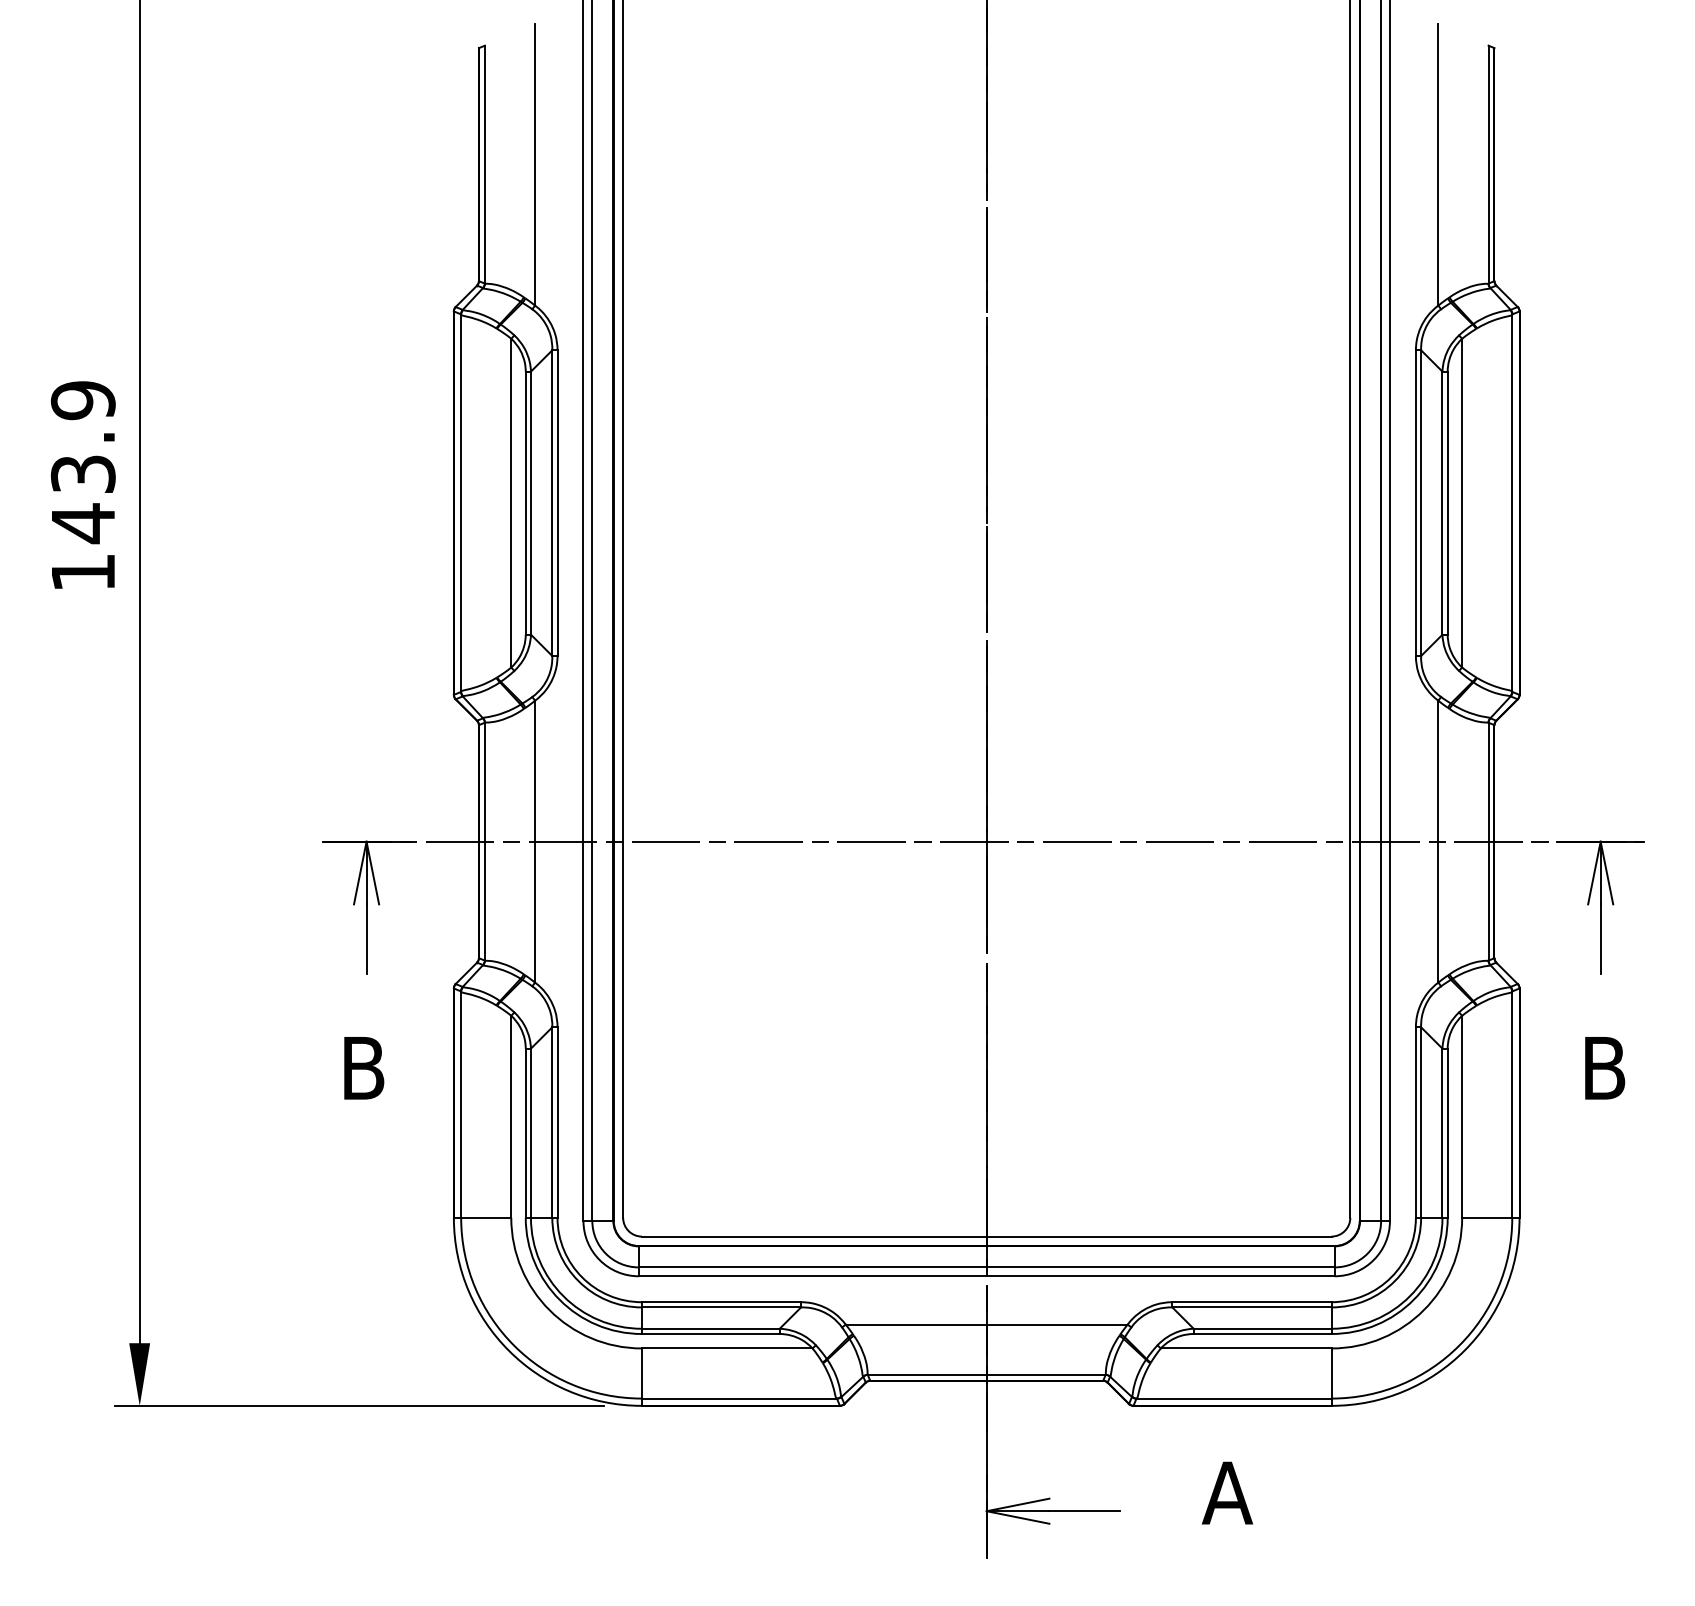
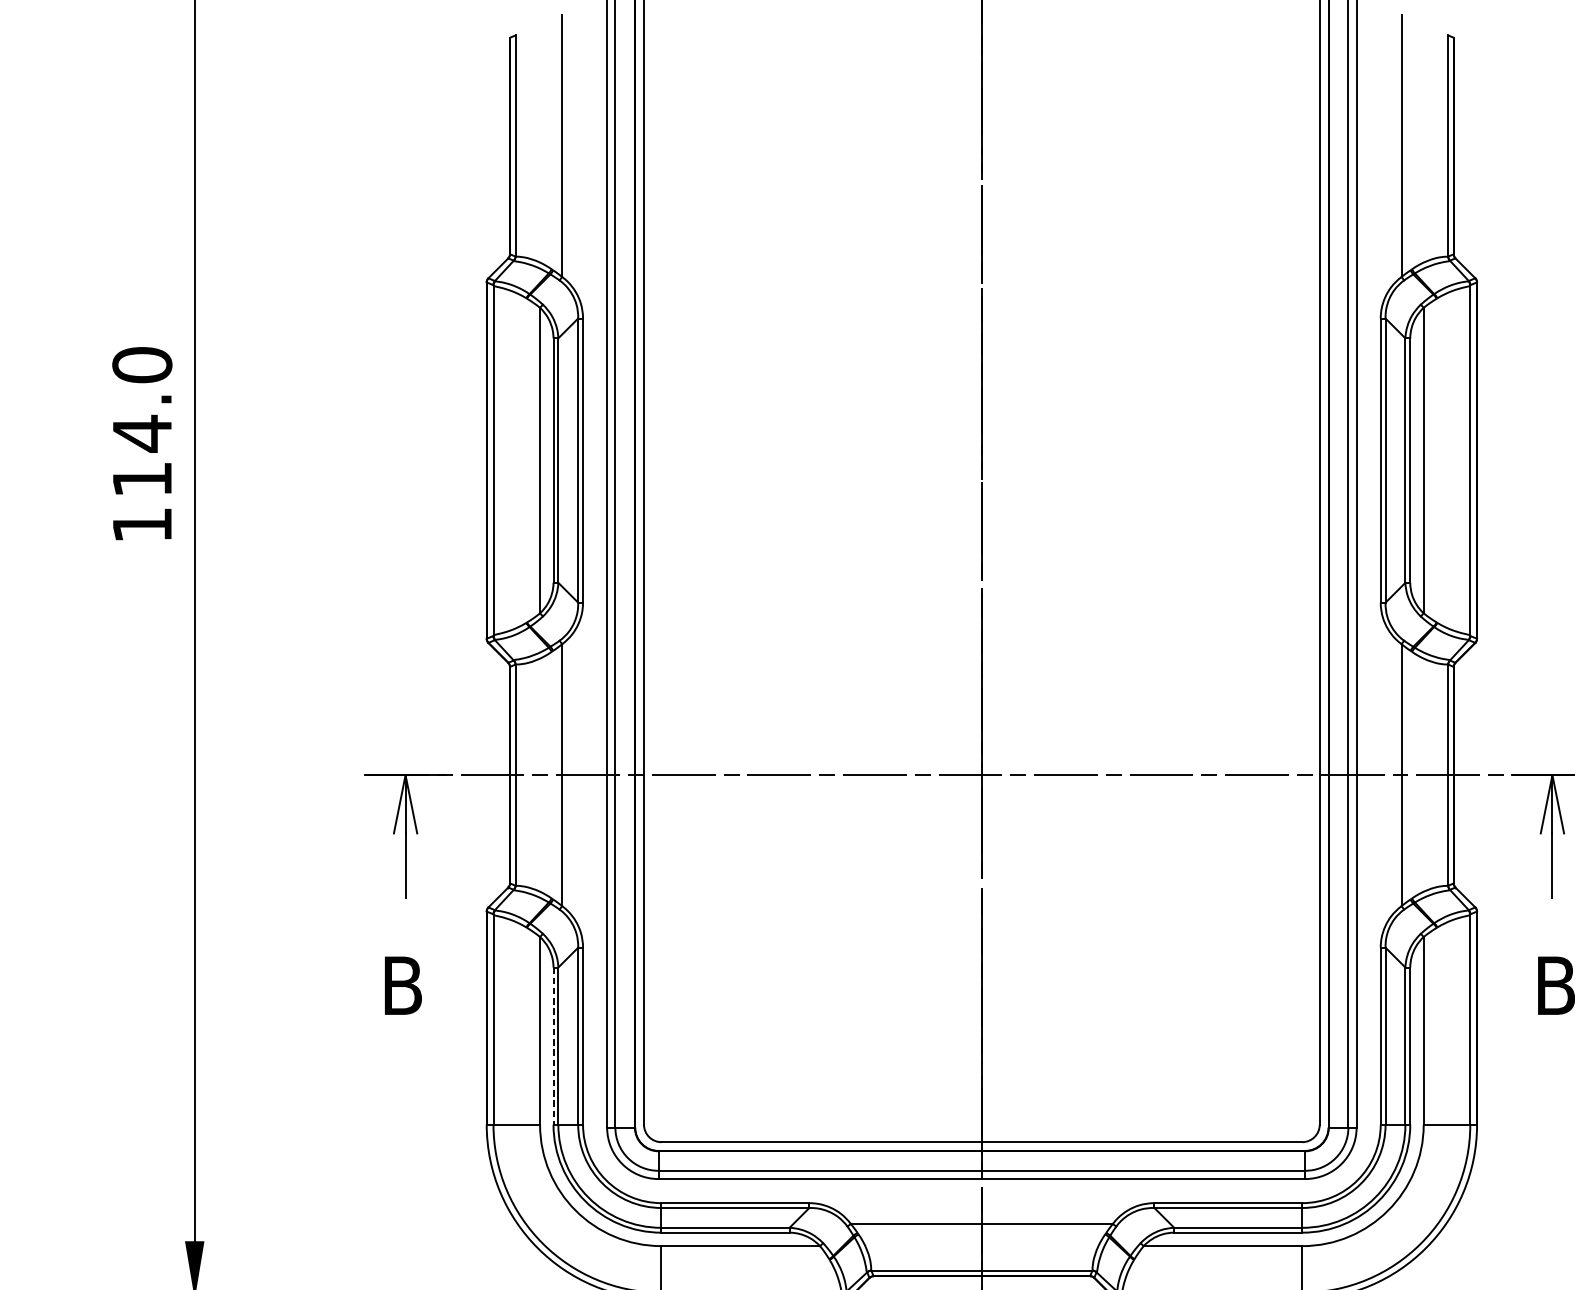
text: (82, 462) -> (141, 422), 143.9 -> 114.0
line: (525, 1133) -> (553, 1046), solid -> dashed

